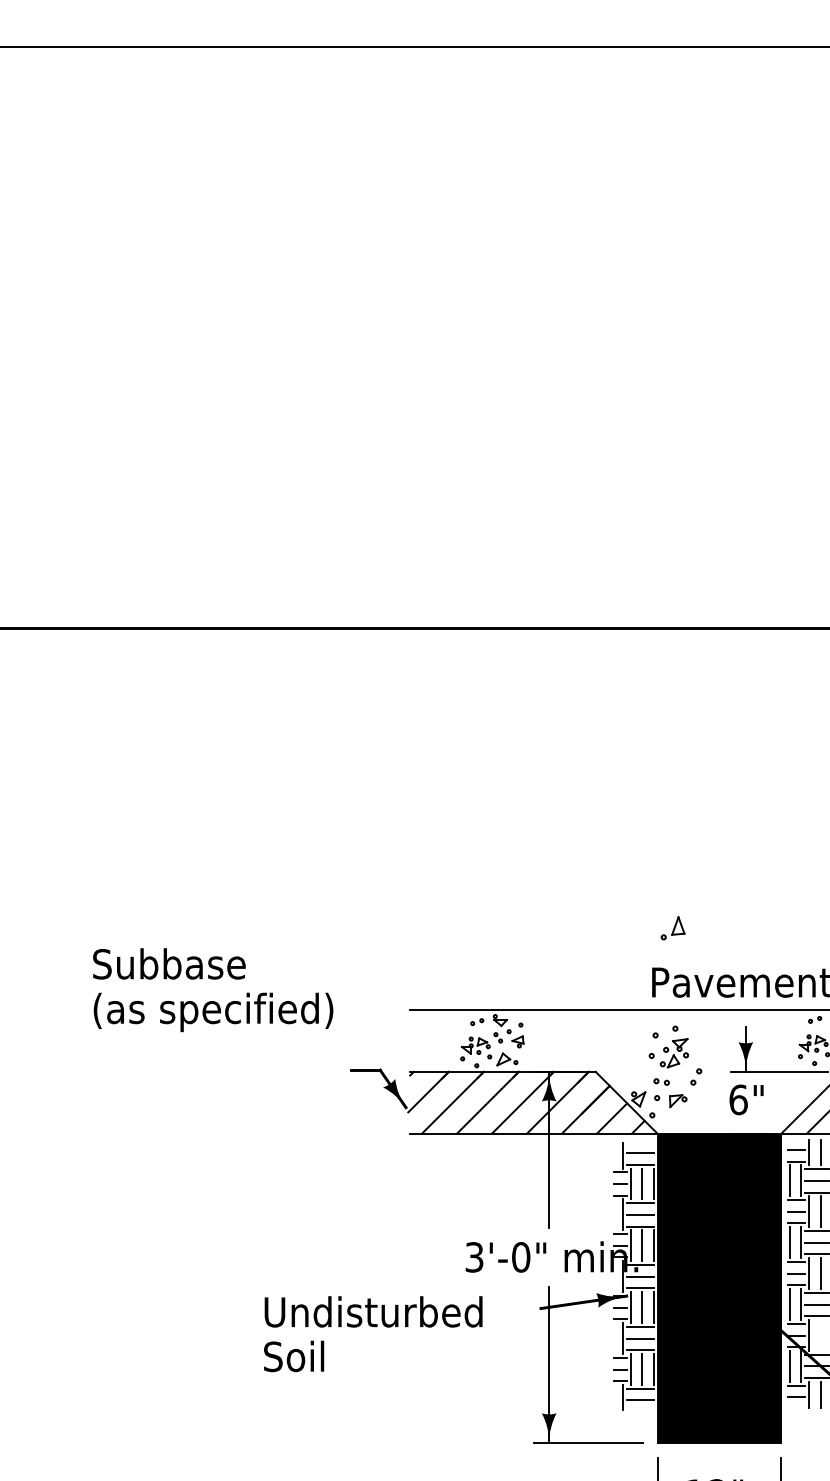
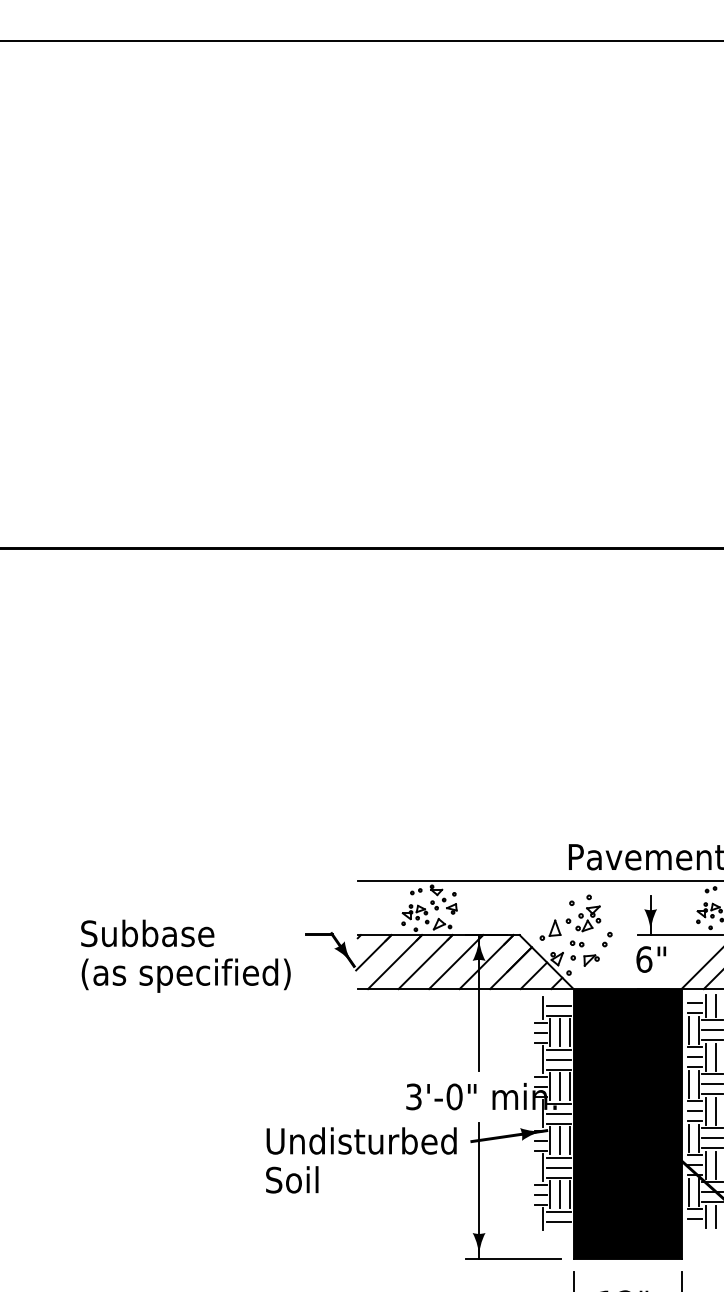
part: (672, 928) -> (550, 930), moved
text: (213, 990) -> (186, 956), moved
text: (373, 1334) -> (361, 1160), moved
line: (820, 1335) -> (715, 1165), added

